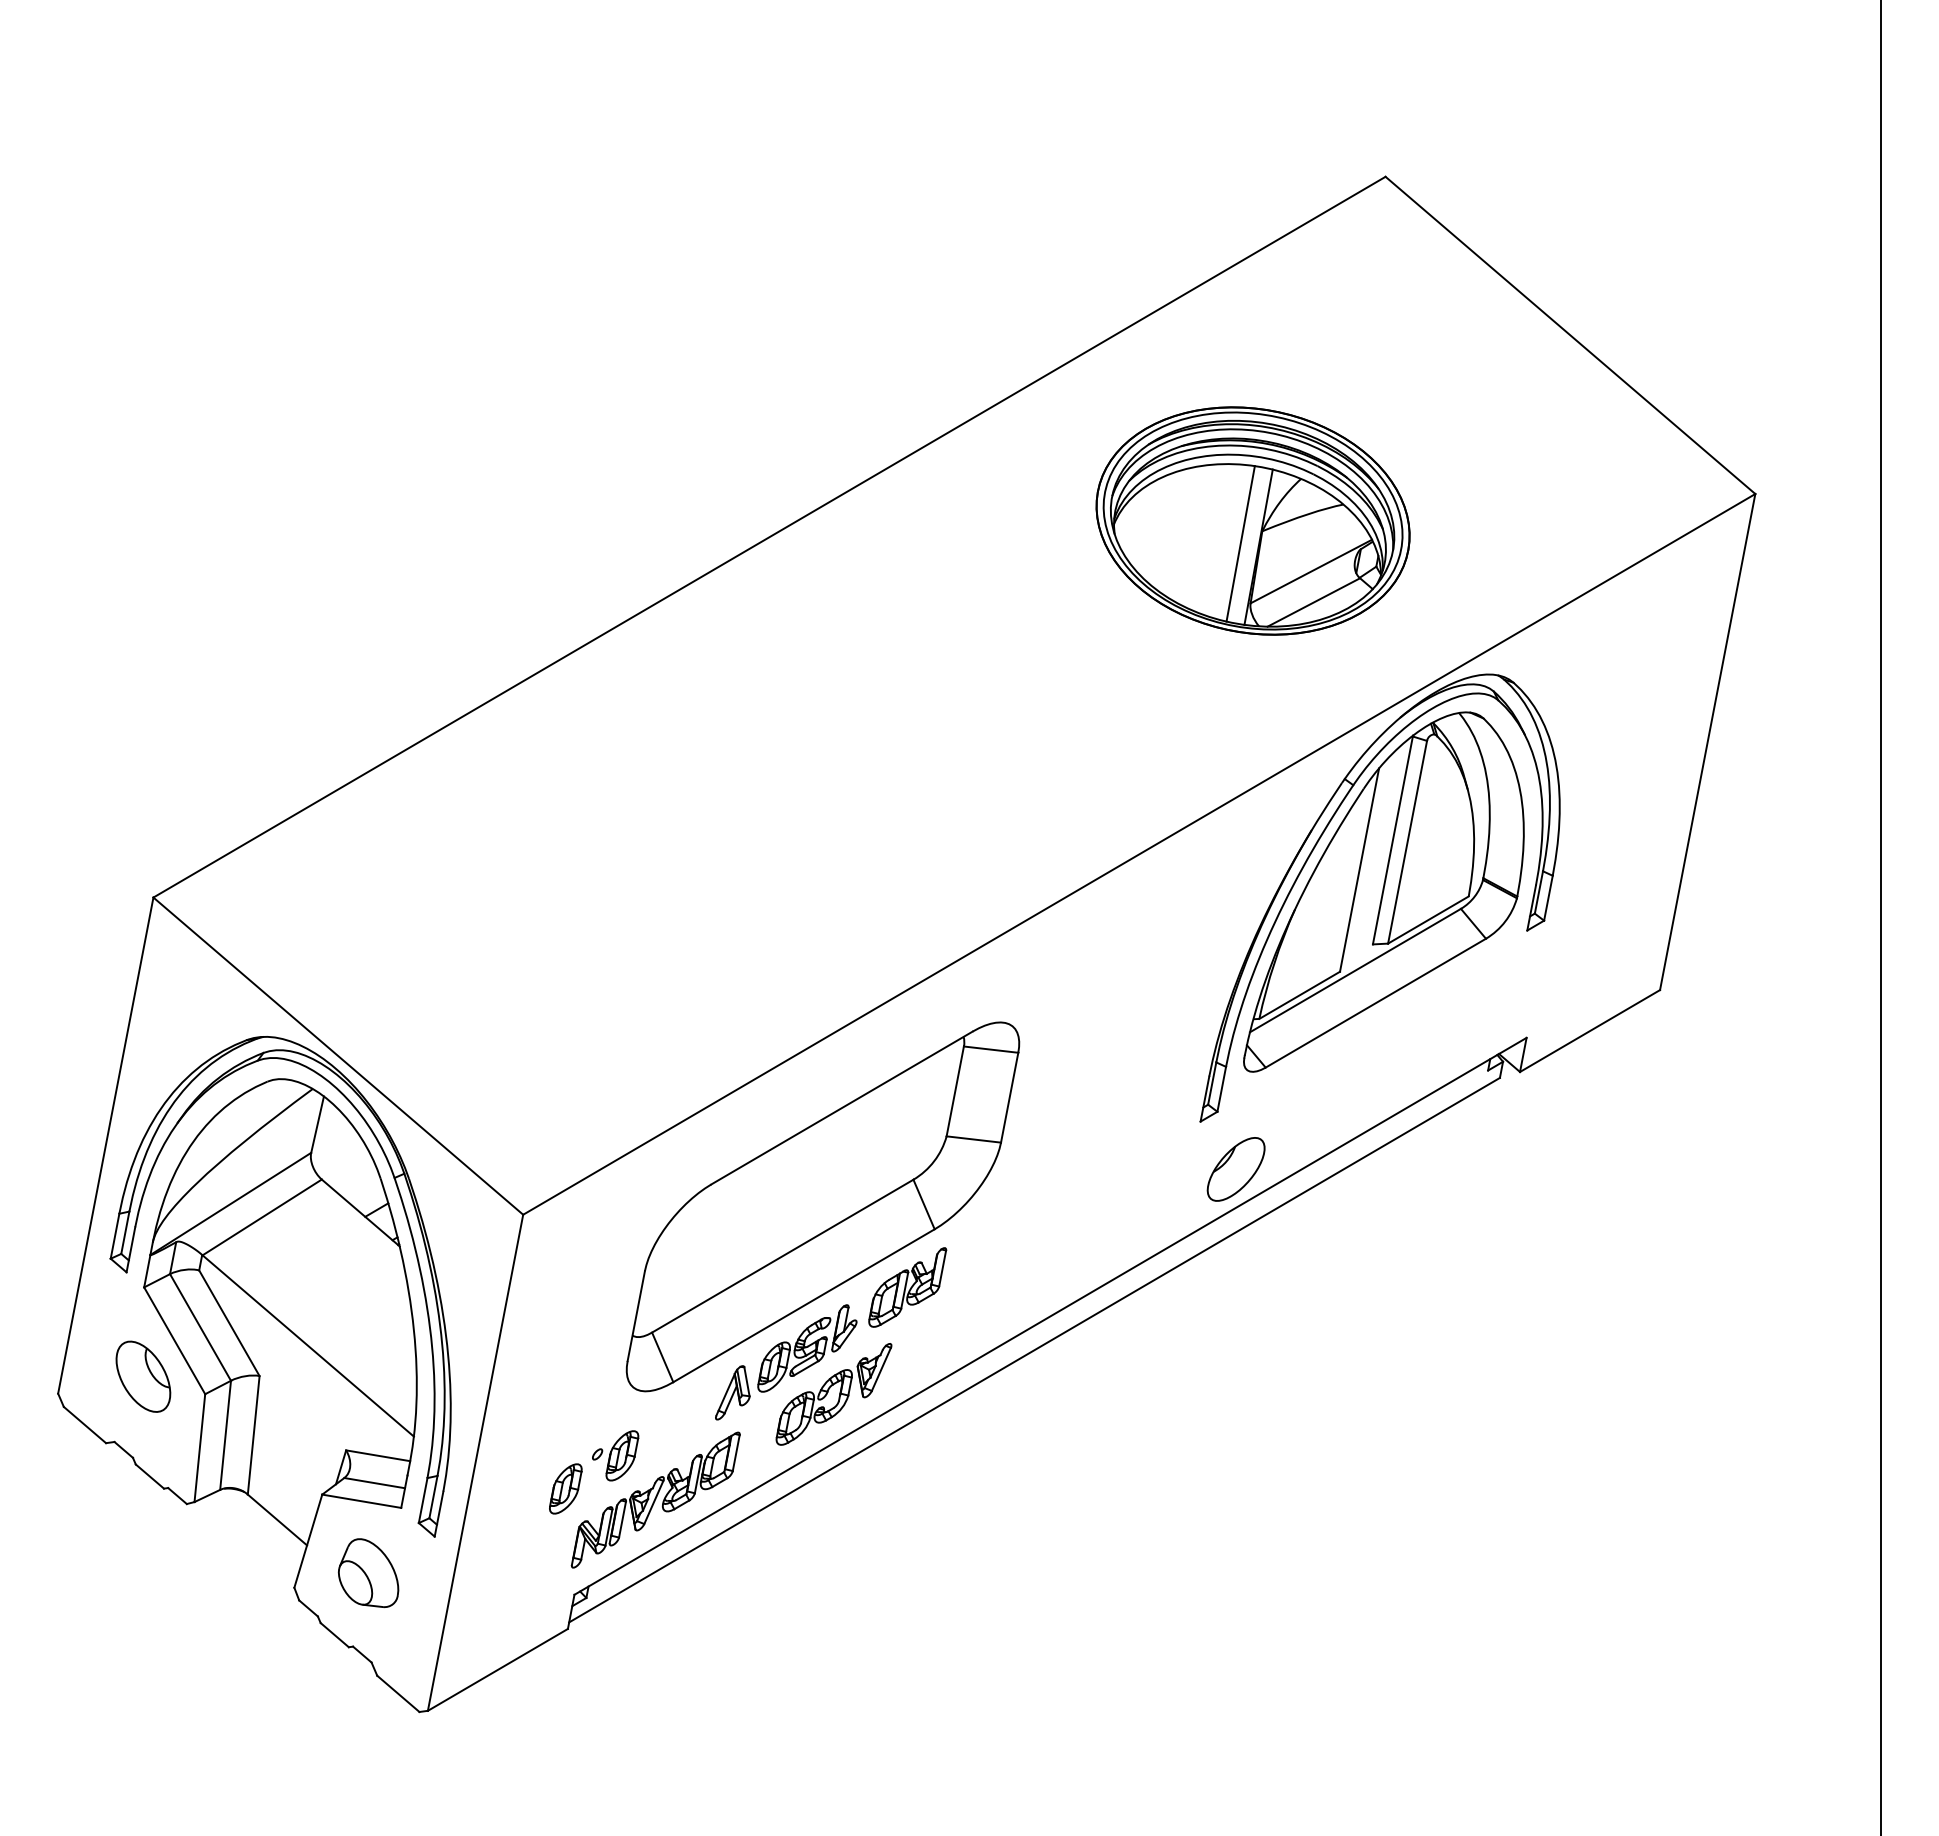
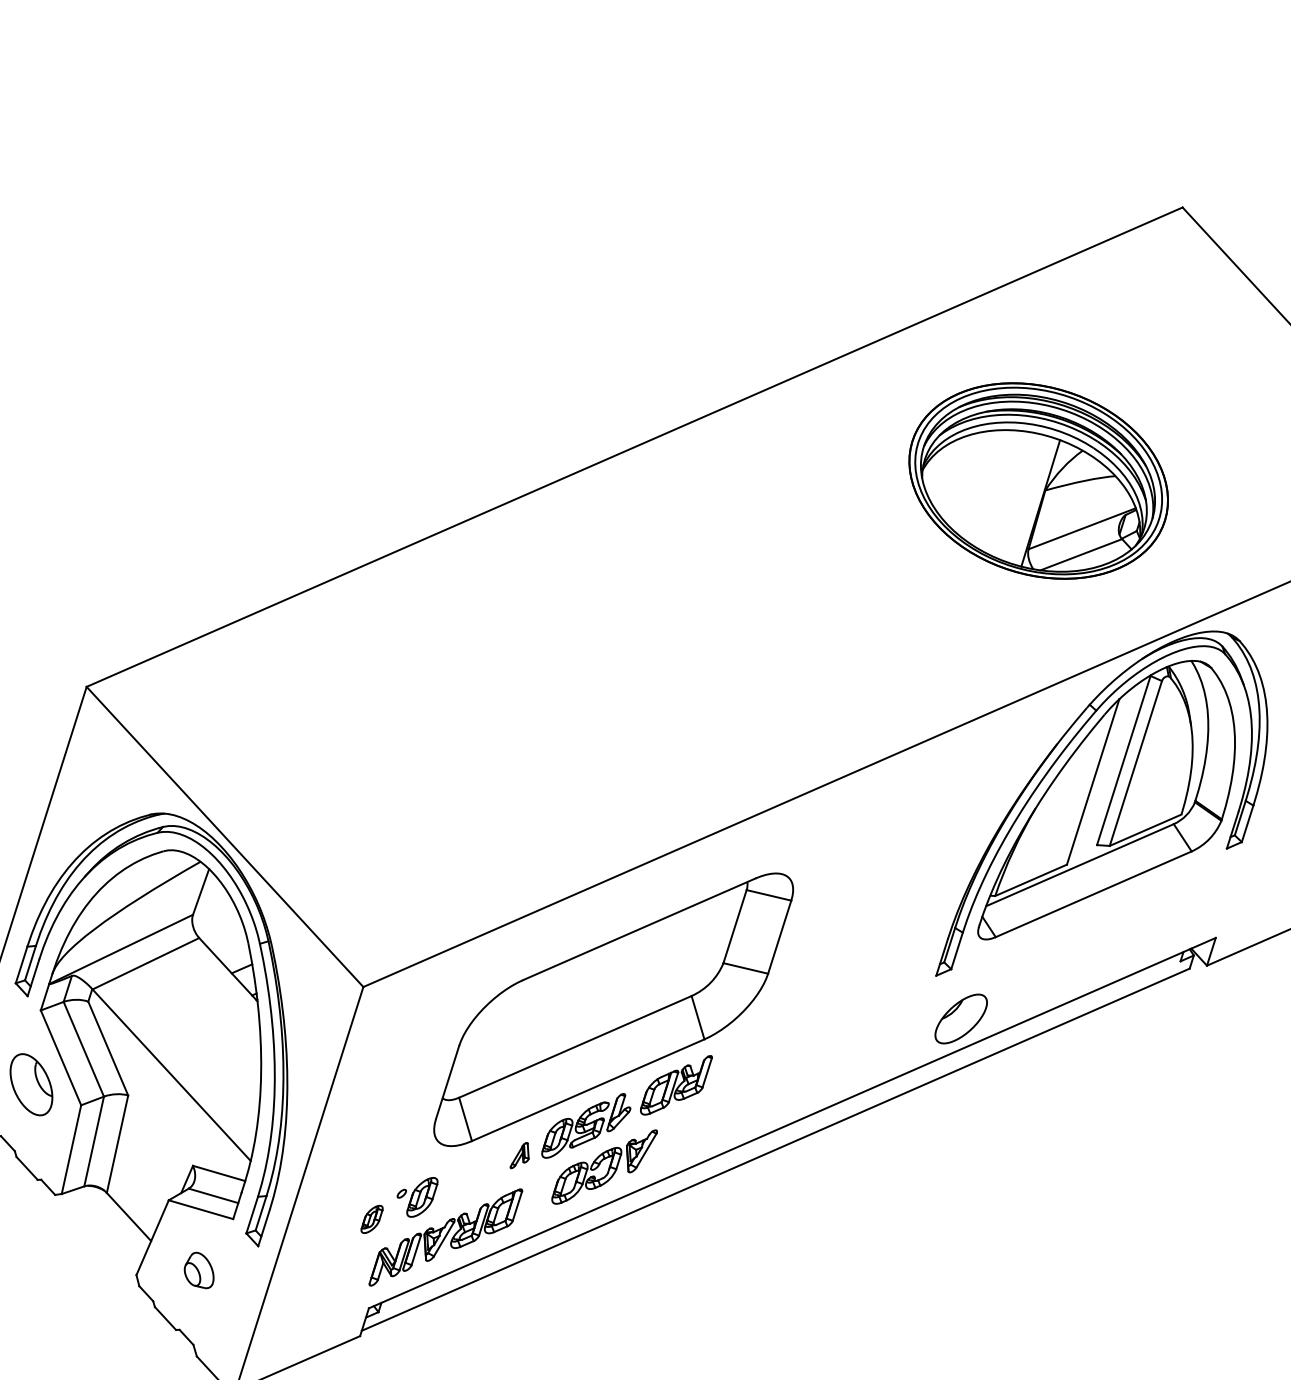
line: (1240, 543) -> (1026, 498), removed
part: (732, 1392) -> (520, 1155), size x0.6
part: (565, 1488) -> (371, 1219), size x0.7
part: (368, 1573) -> (199, 1270), size x0.6

